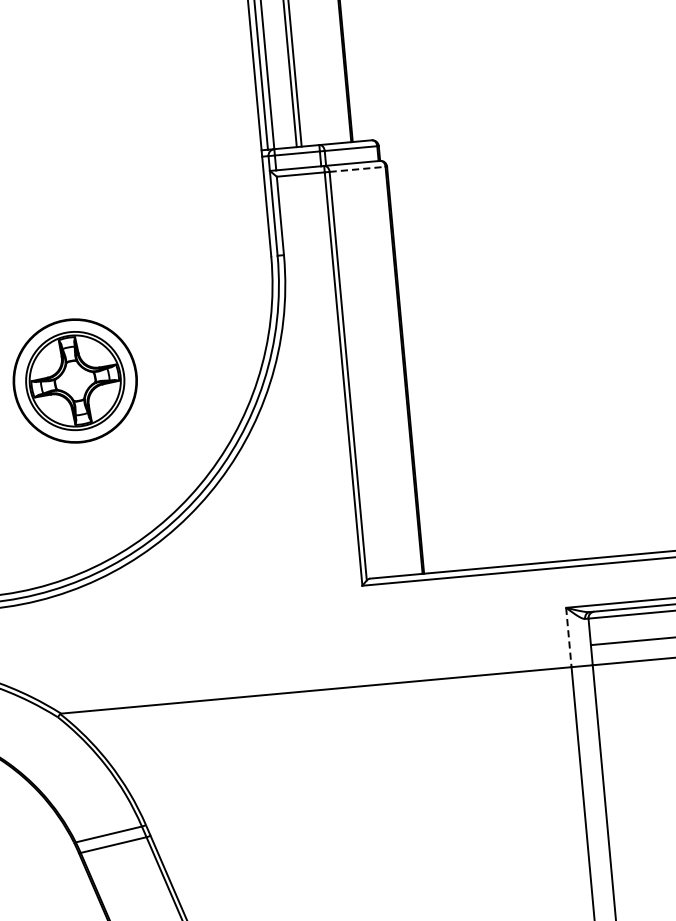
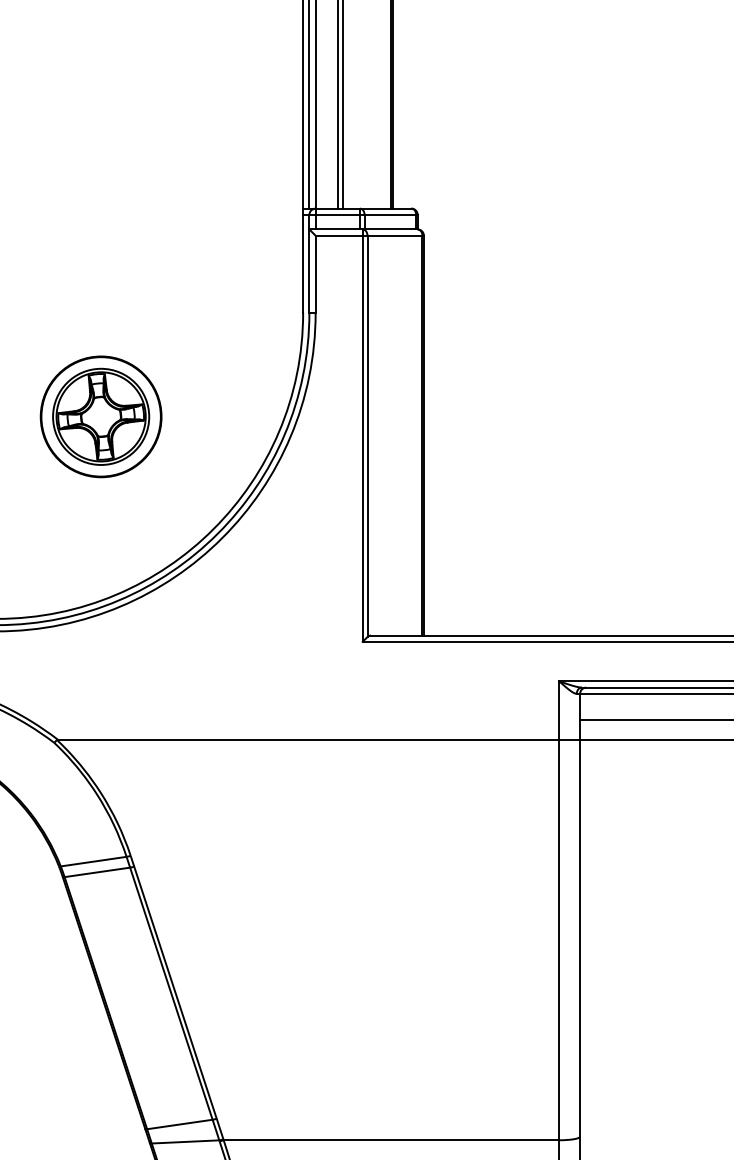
line: (358, 169) -> (395, 235), dashed -> solid
line: (569, 638) -> (559, 711), dashed -> solid

